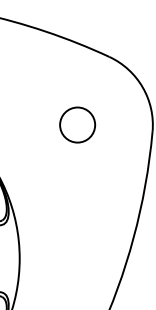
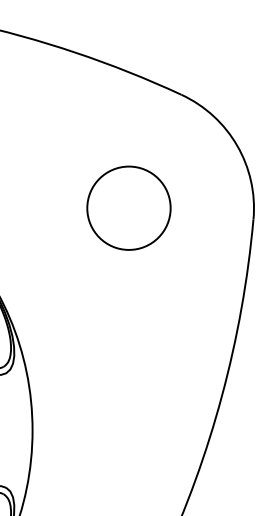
circle: (77, 124) -> (128, 207), size x1.43

